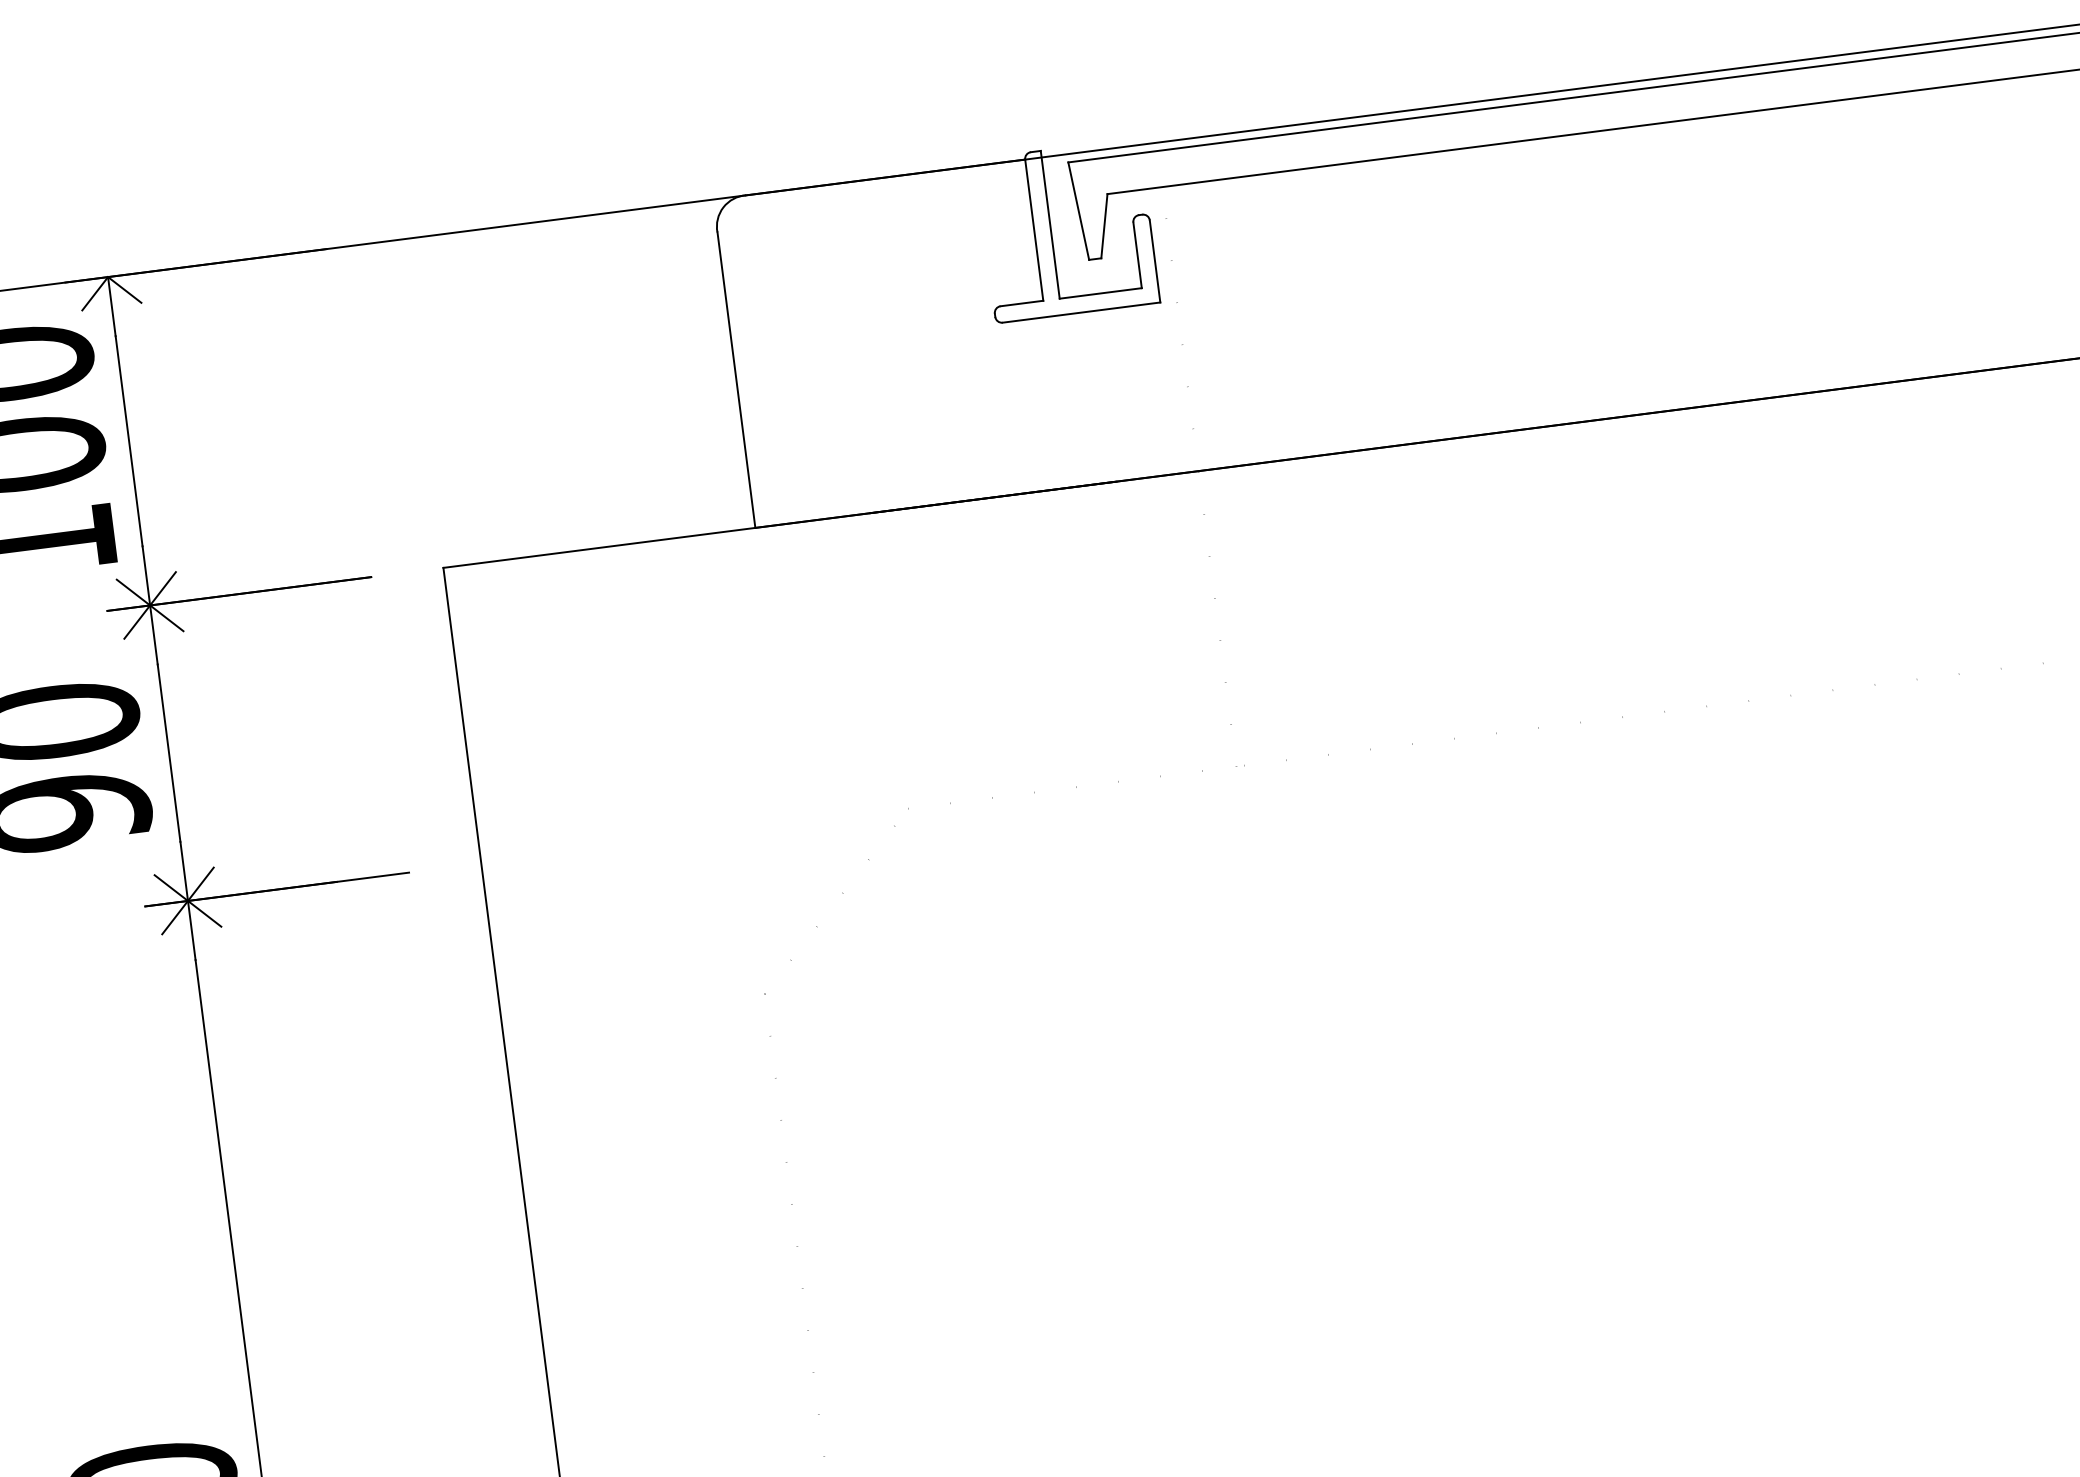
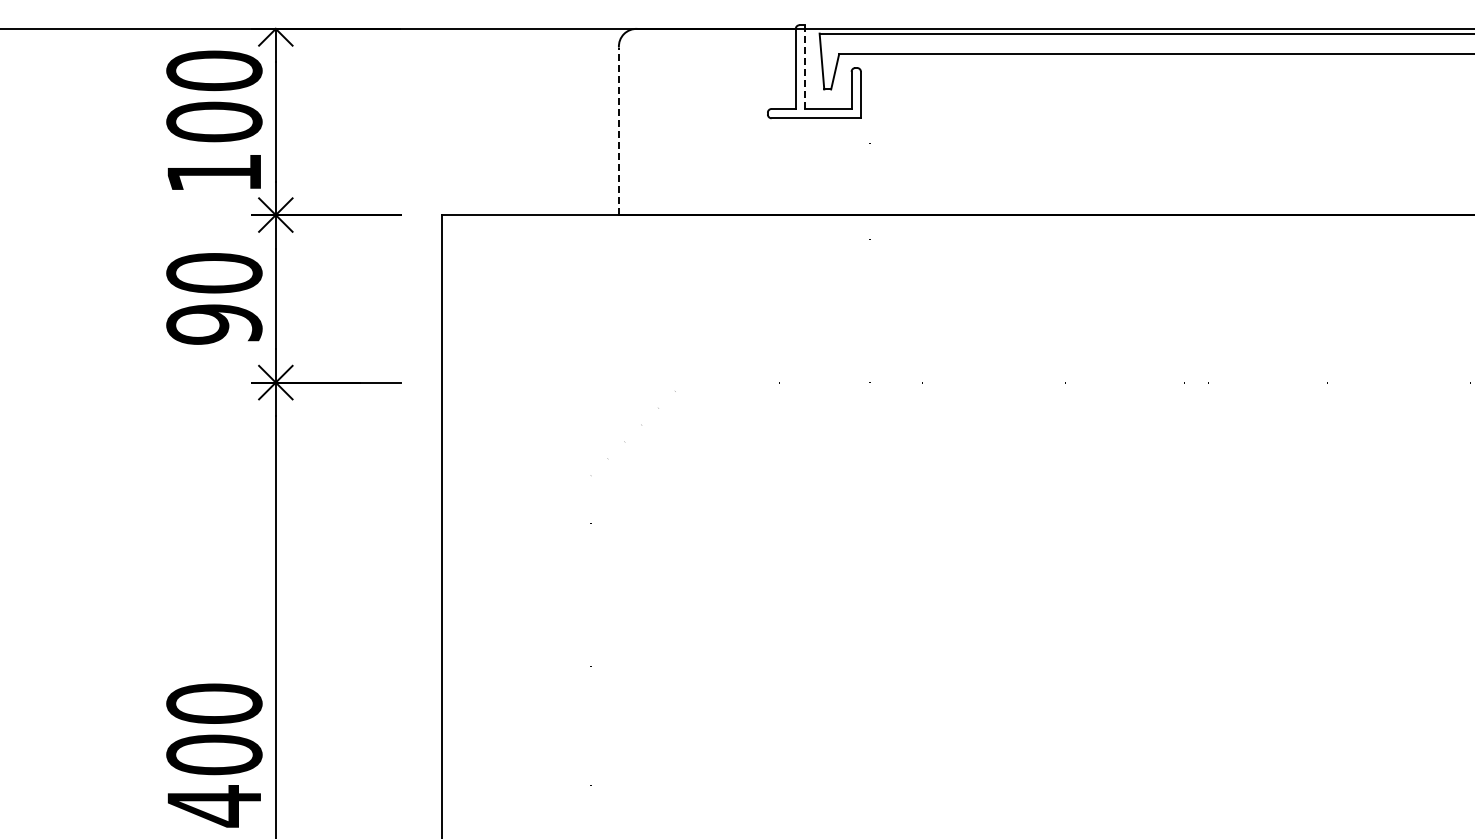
line: (1051, 225) -> (805, 67), solid -> dashed
line: (735, 380) -> (618, 131), solid -> dashed

